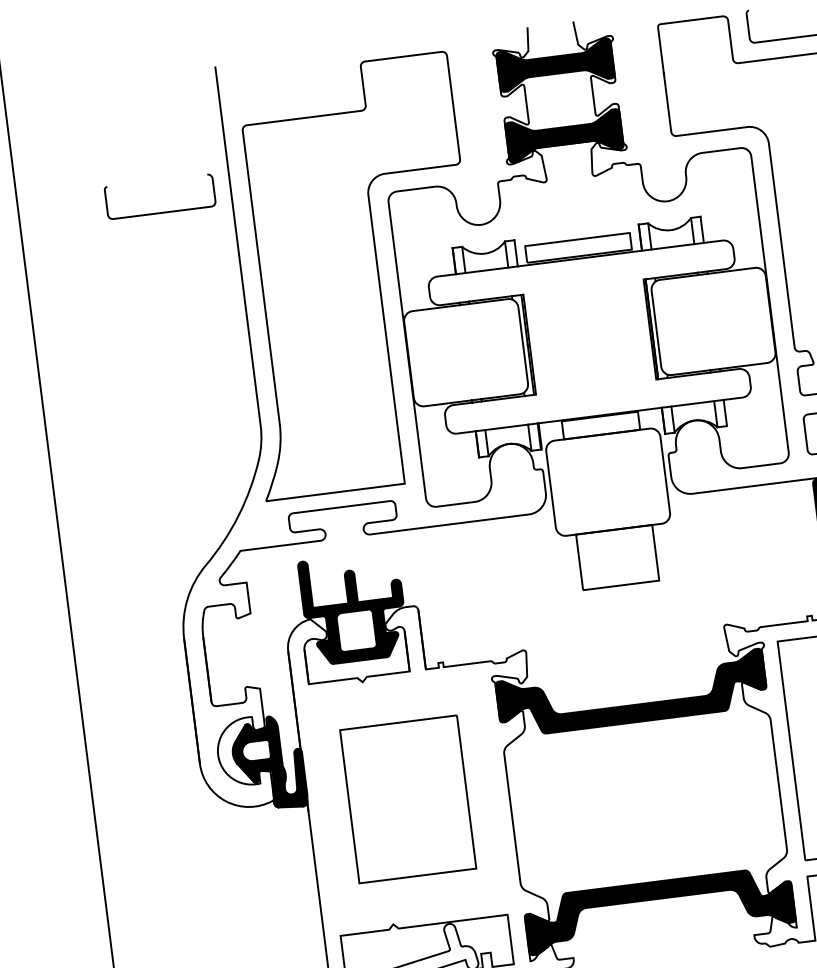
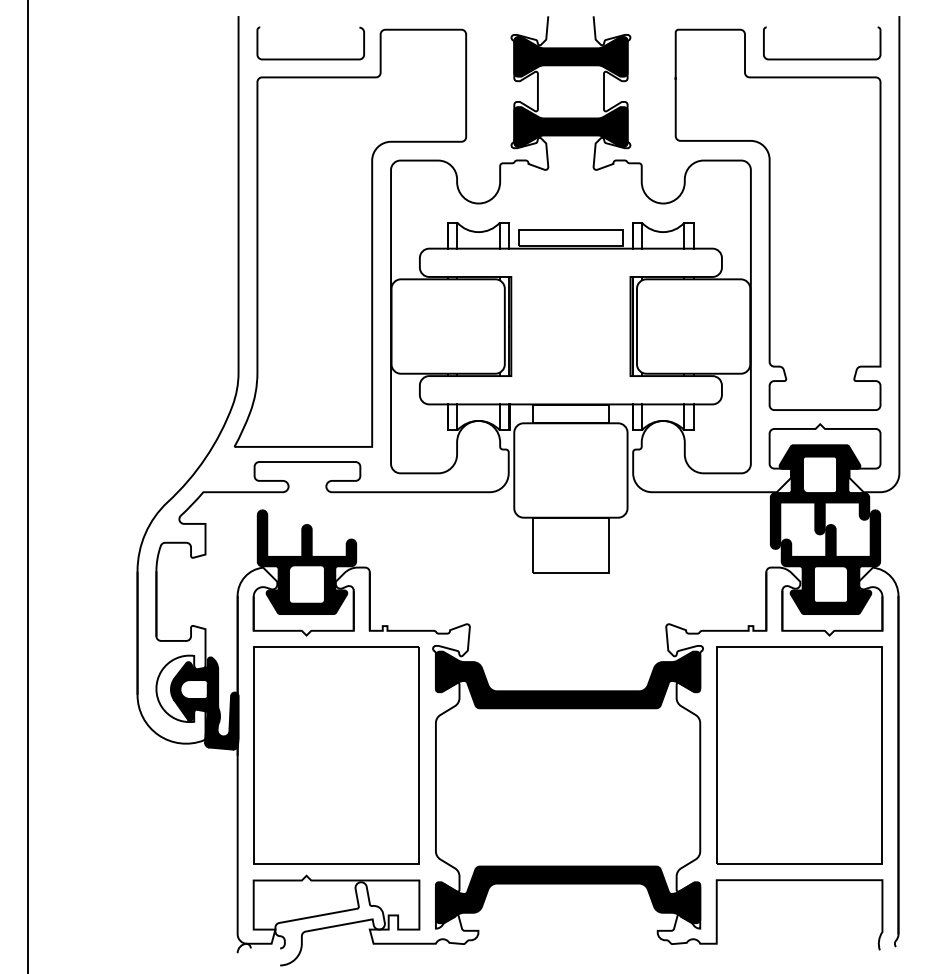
curve: (161, 211) -> (310, 58), moved
part: (408, 799) -> (336, 755), size x1.43

